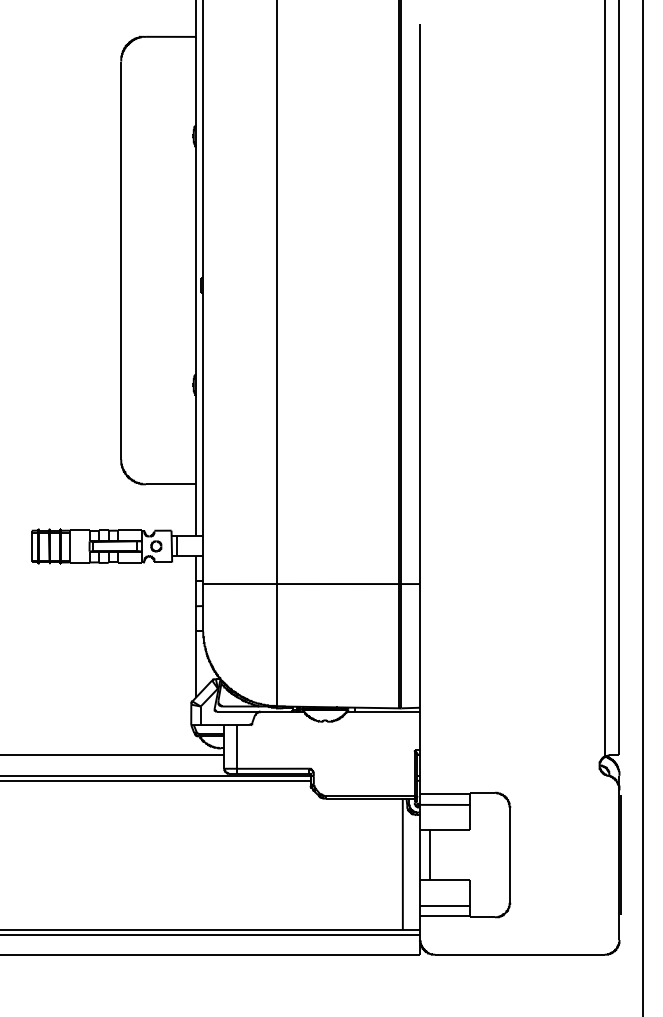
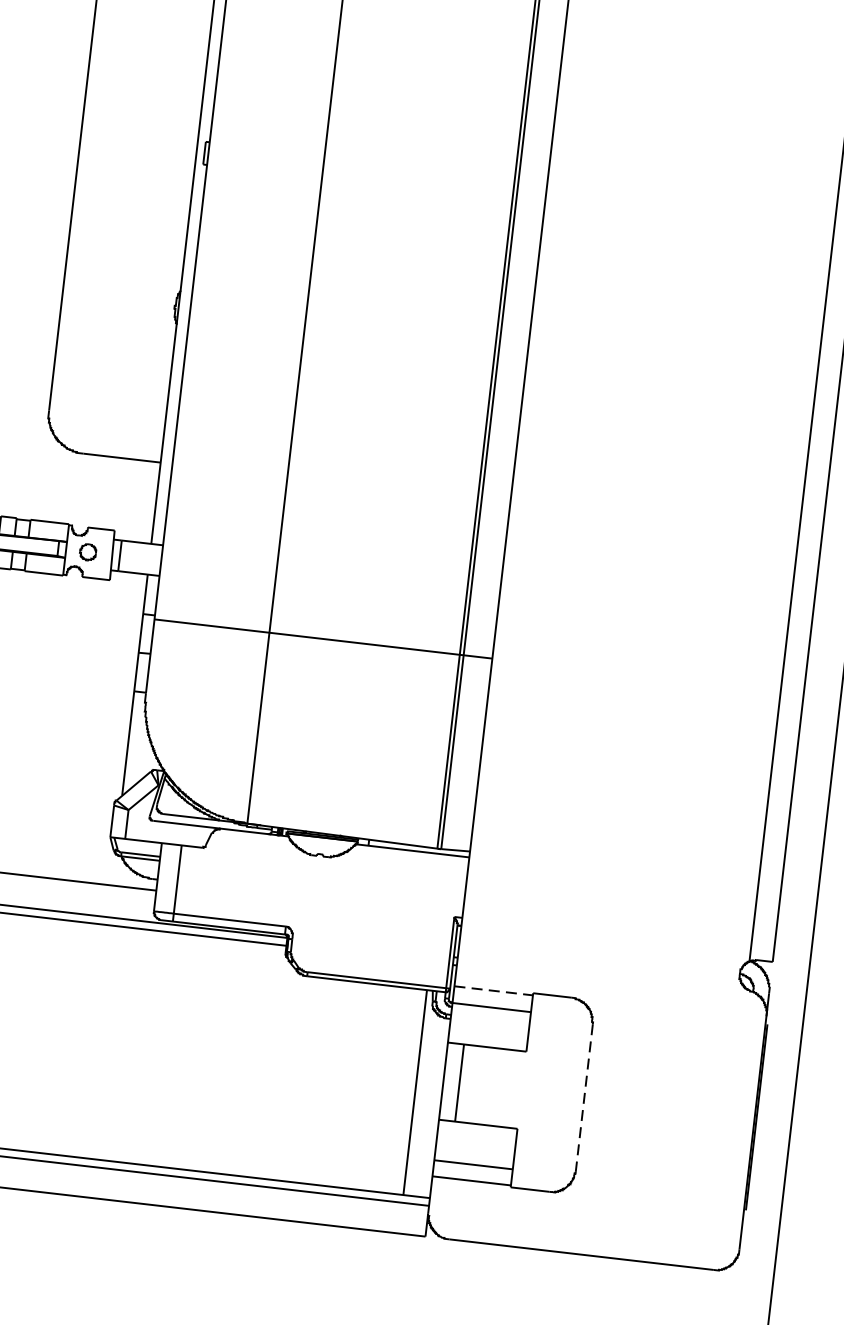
line: (445, 794) -> (494, 991), solid -> dashed
line: (510, 855) -> (584, 1098), solid -> dashed

